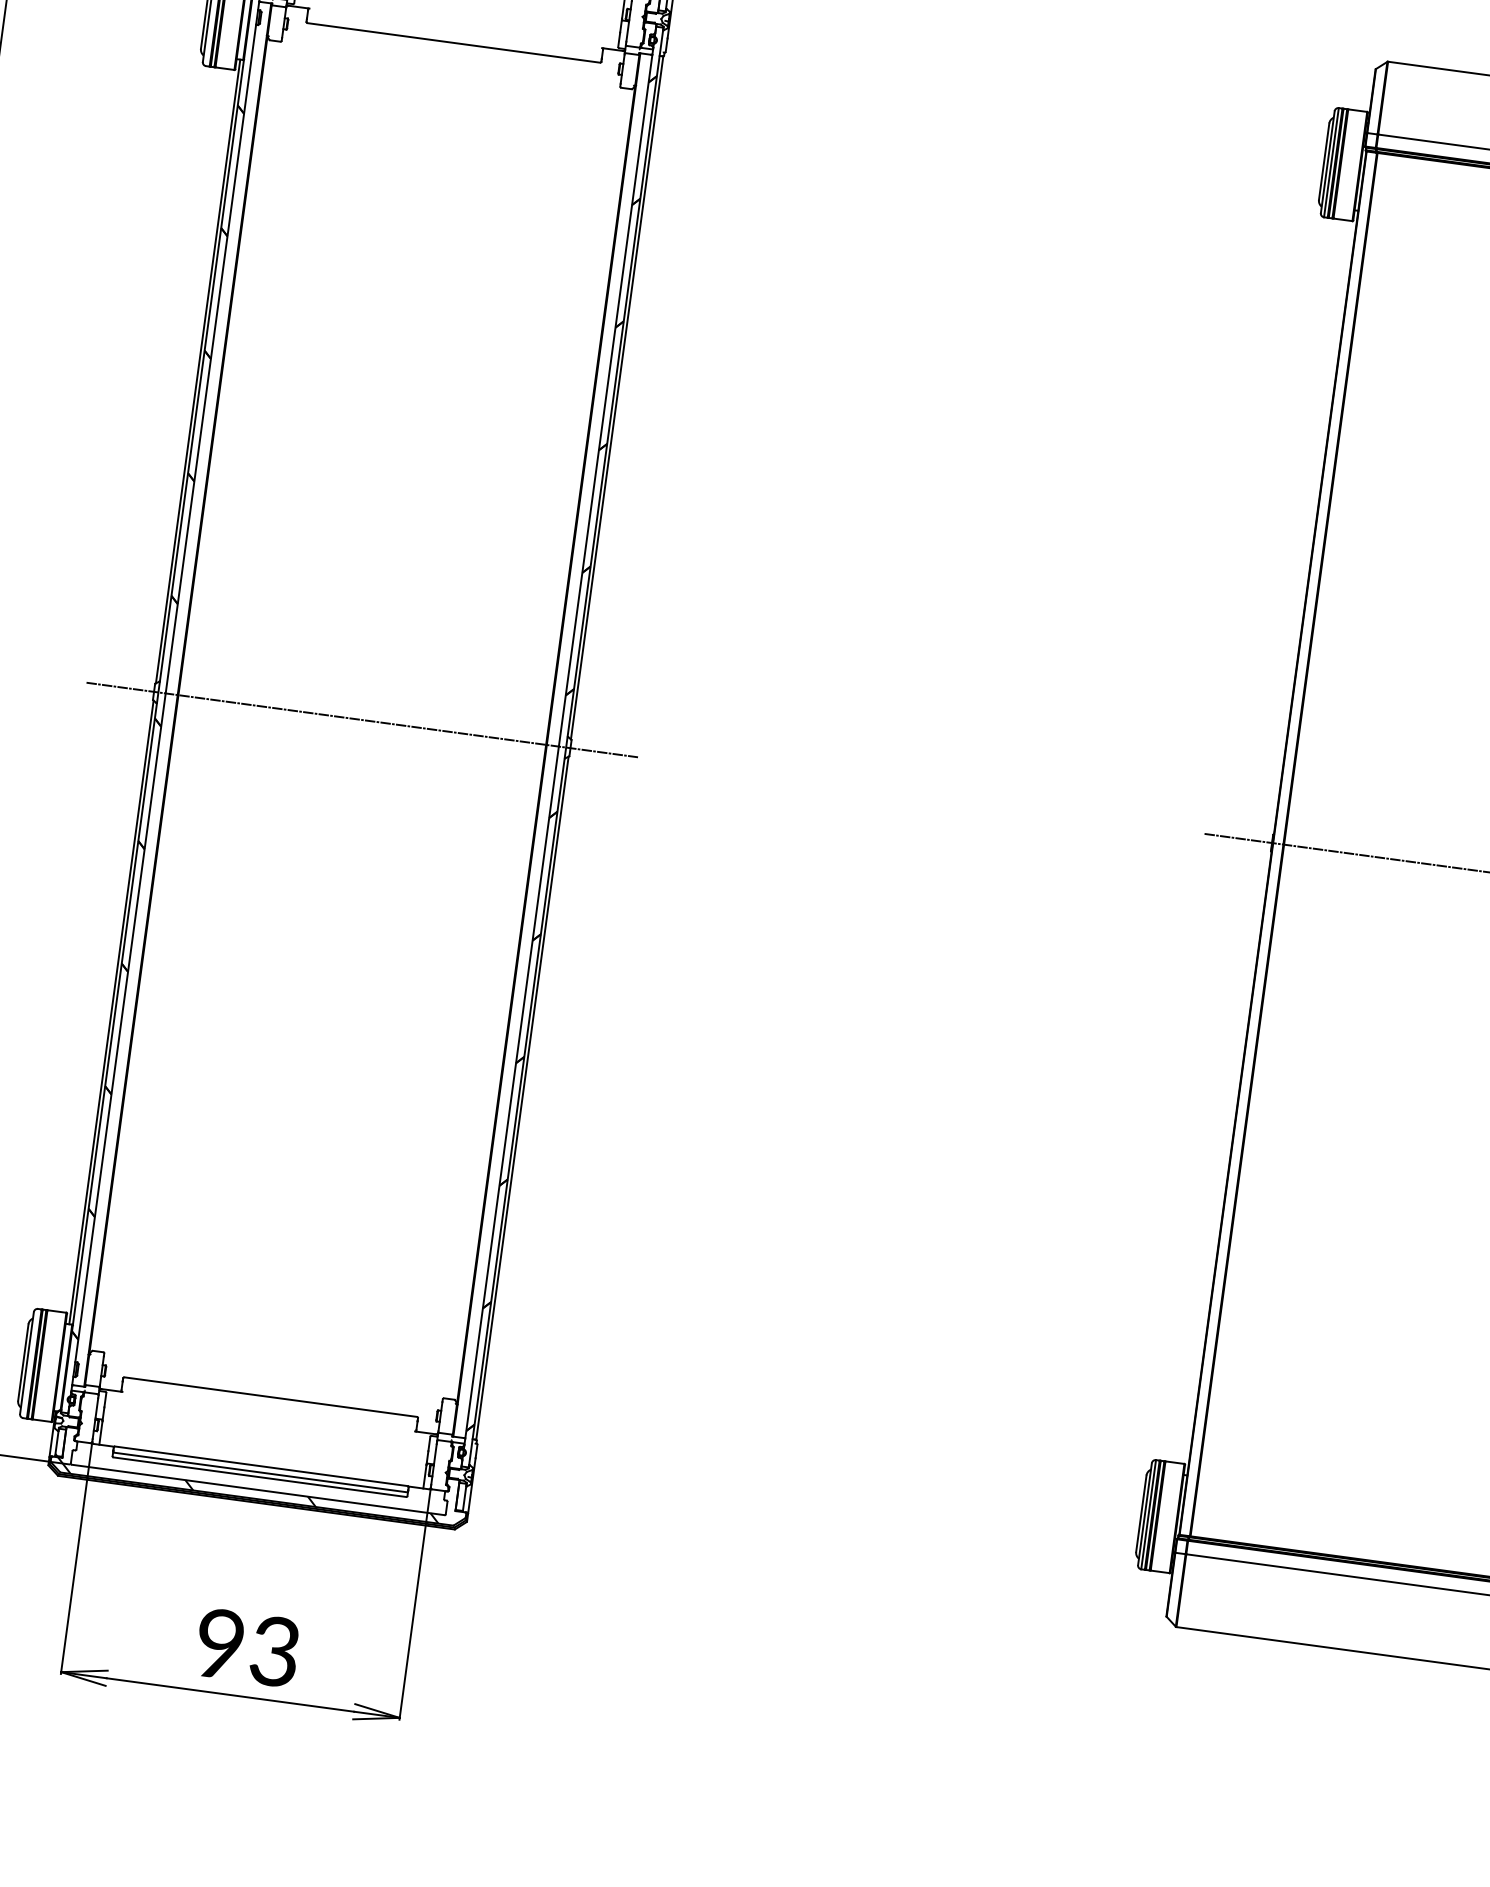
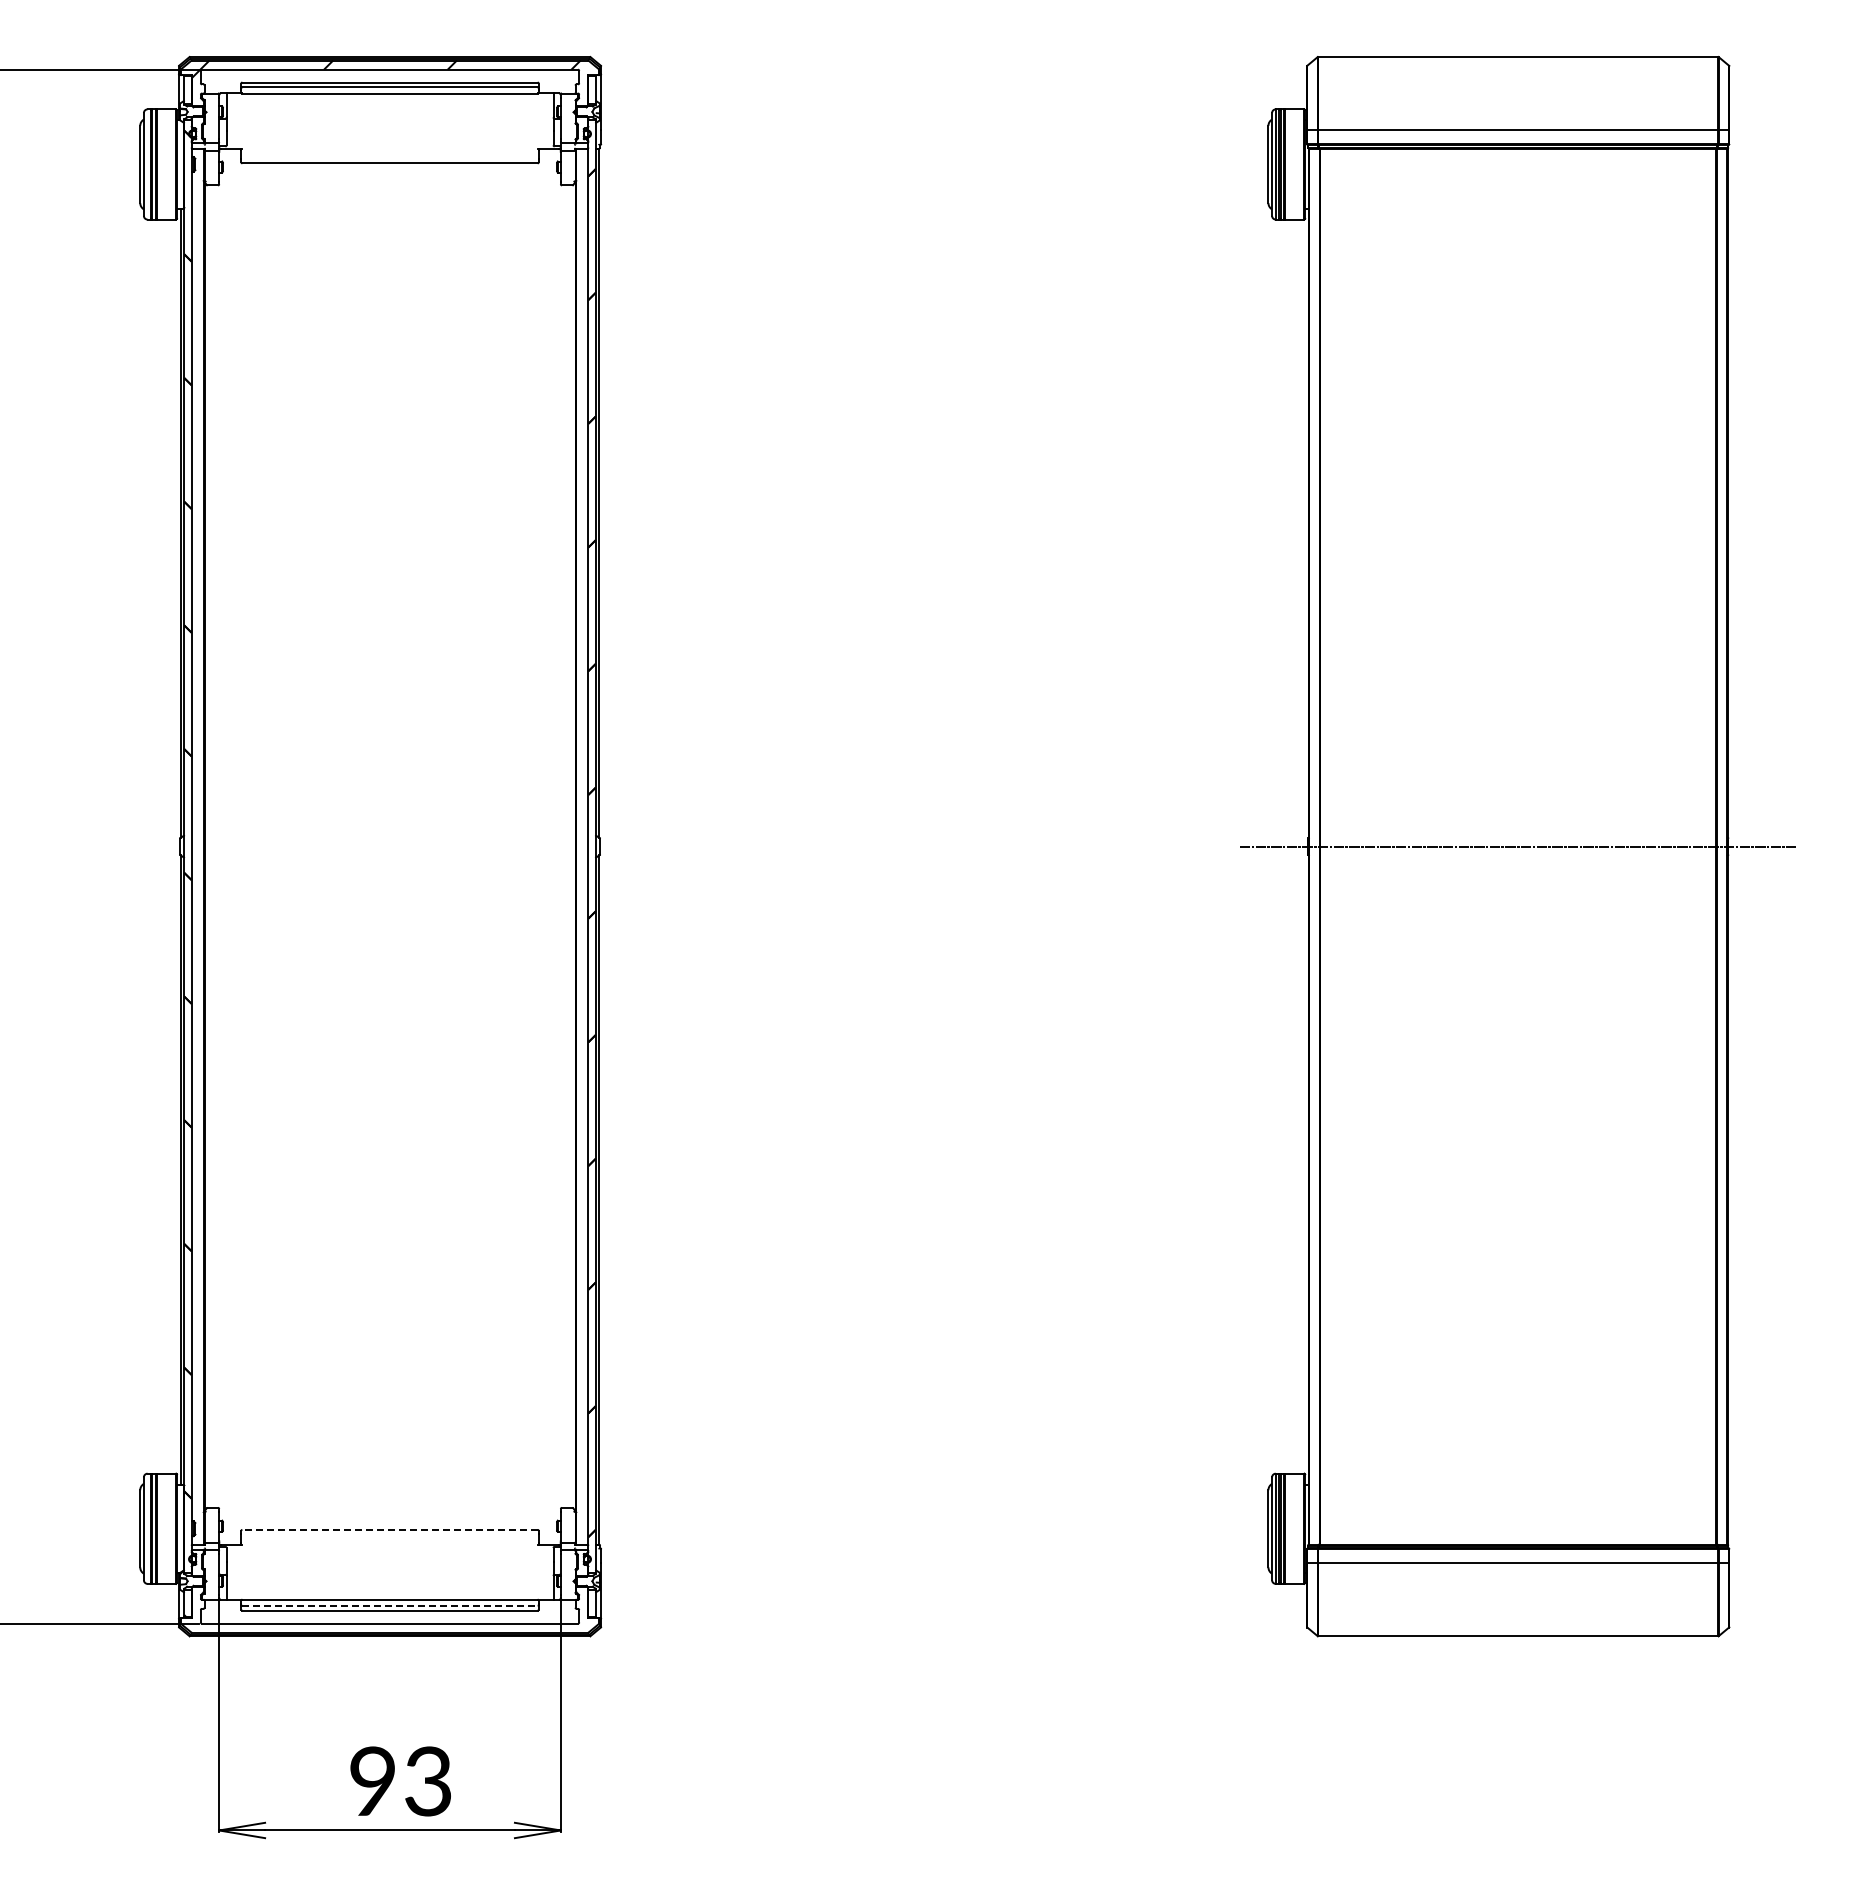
line: (361, 719) -> (389, 846), removed
line: (271, 1396) -> (390, 1529), solid -> dashed
line: (261, 1472) -> (390, 1605), solid -> dashed
hatch: (248, 1490) -> (380, 1625), removed

